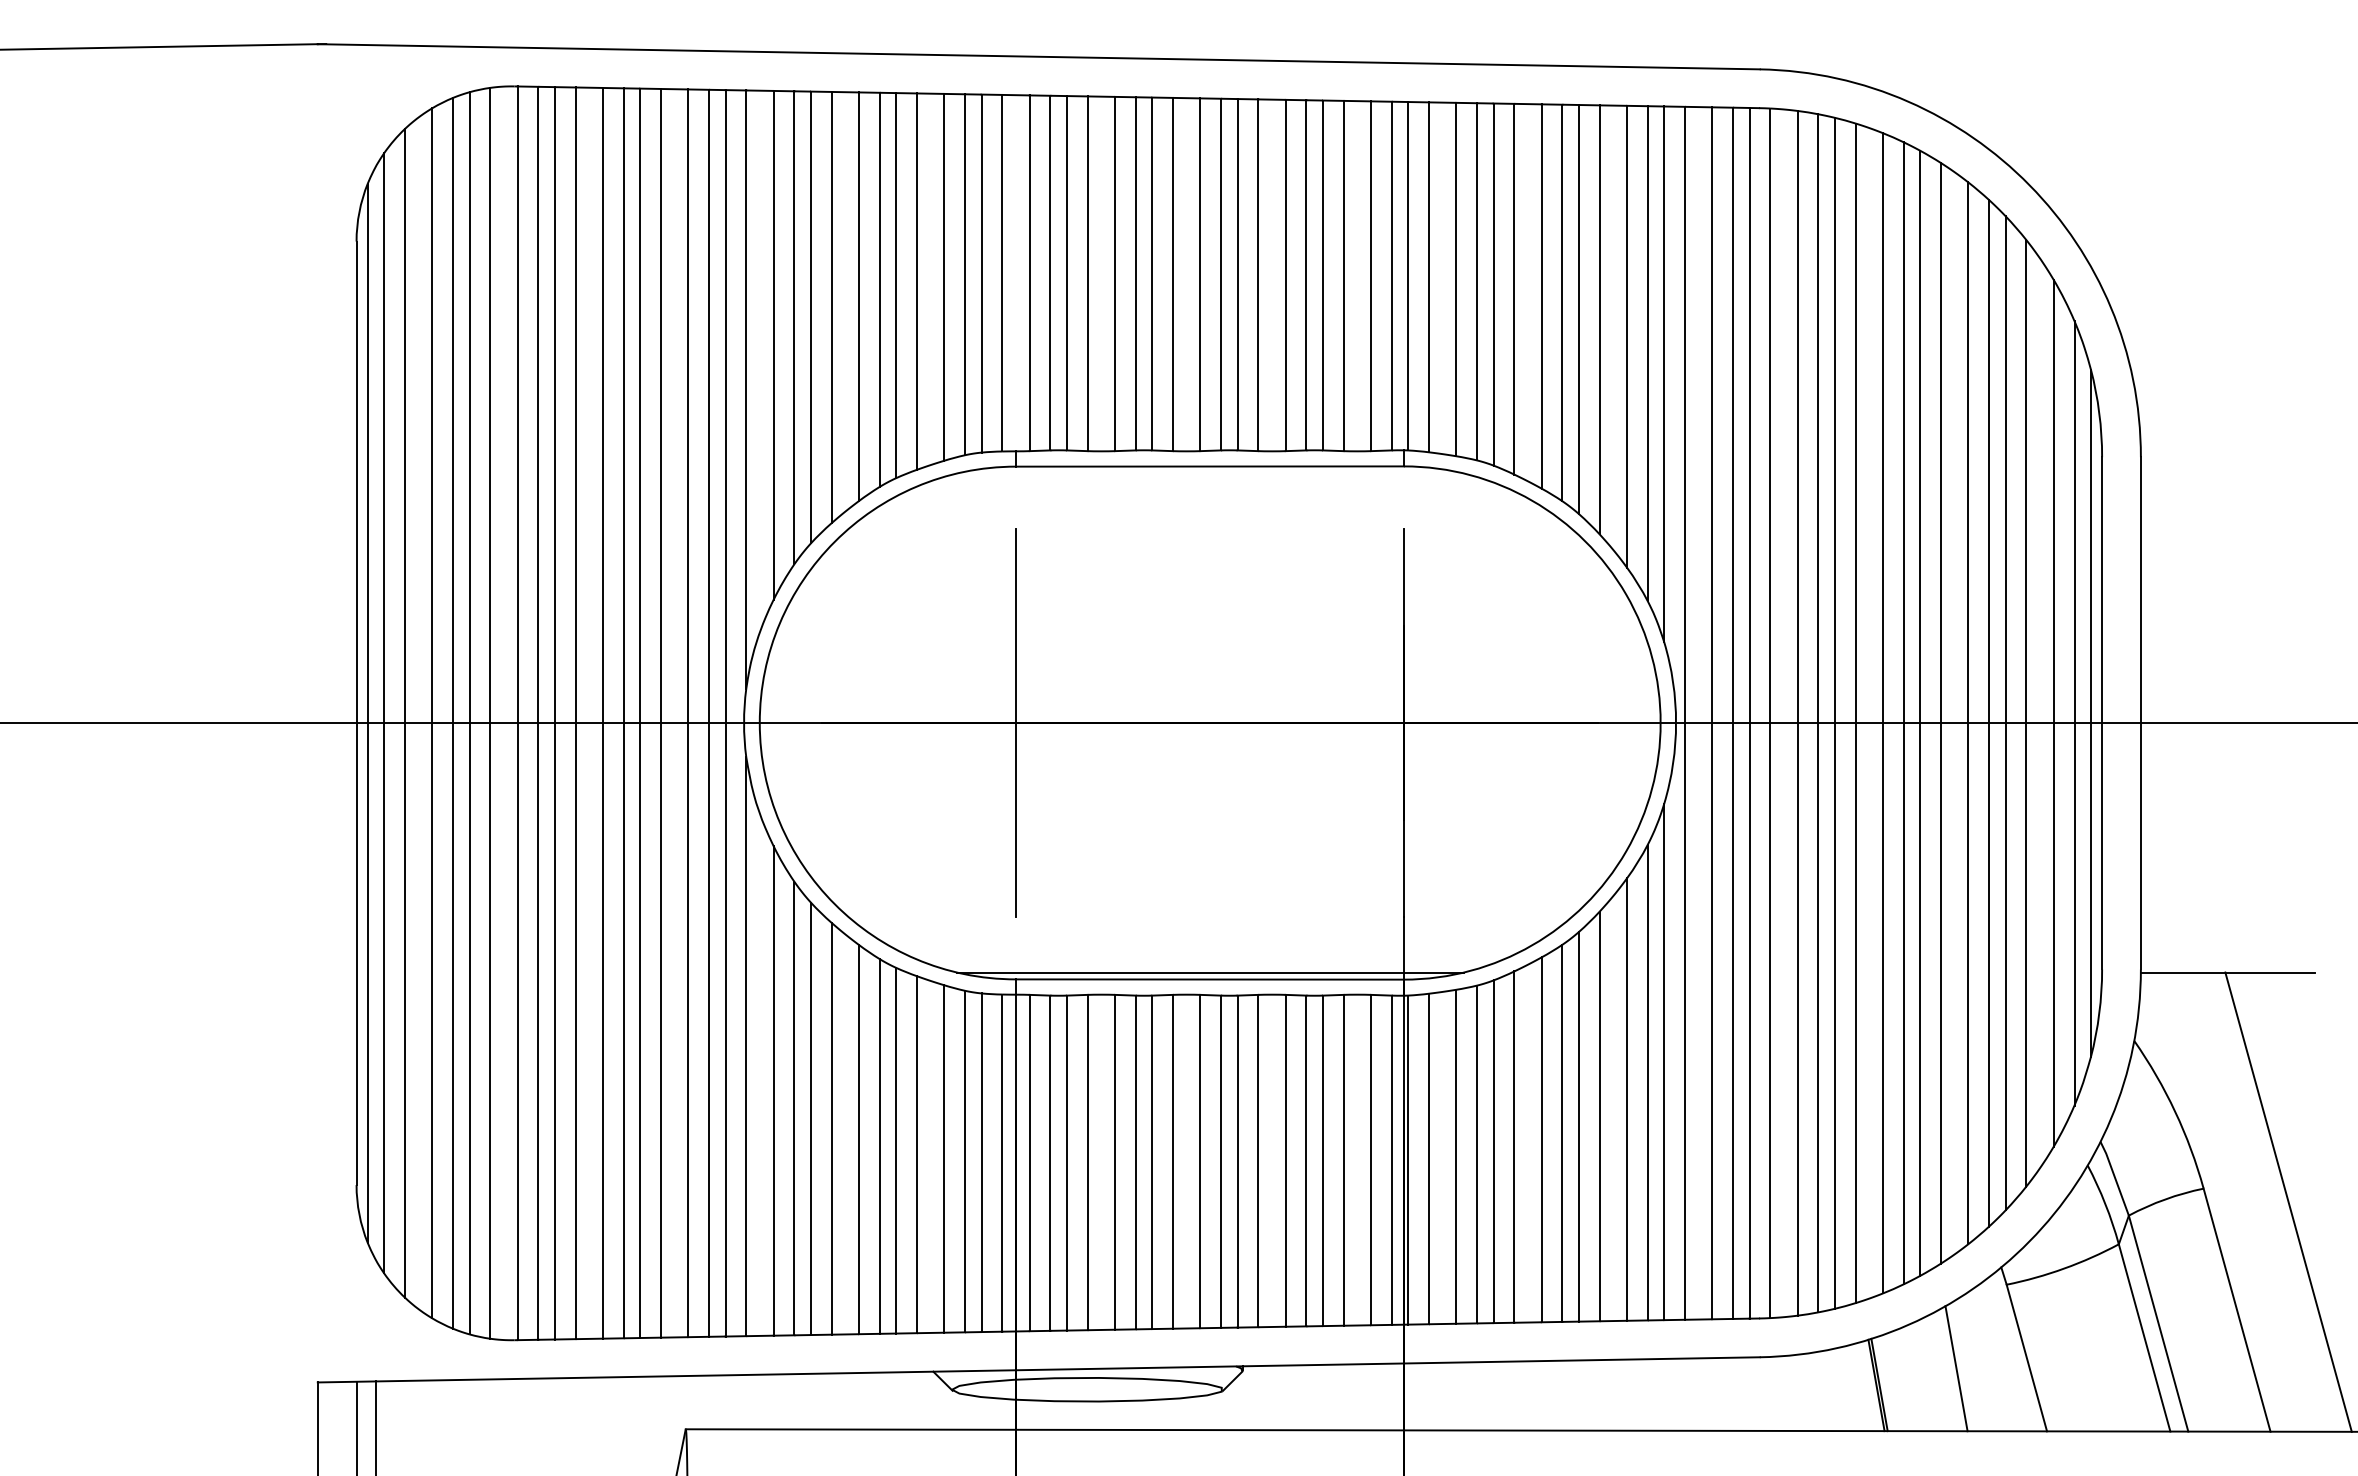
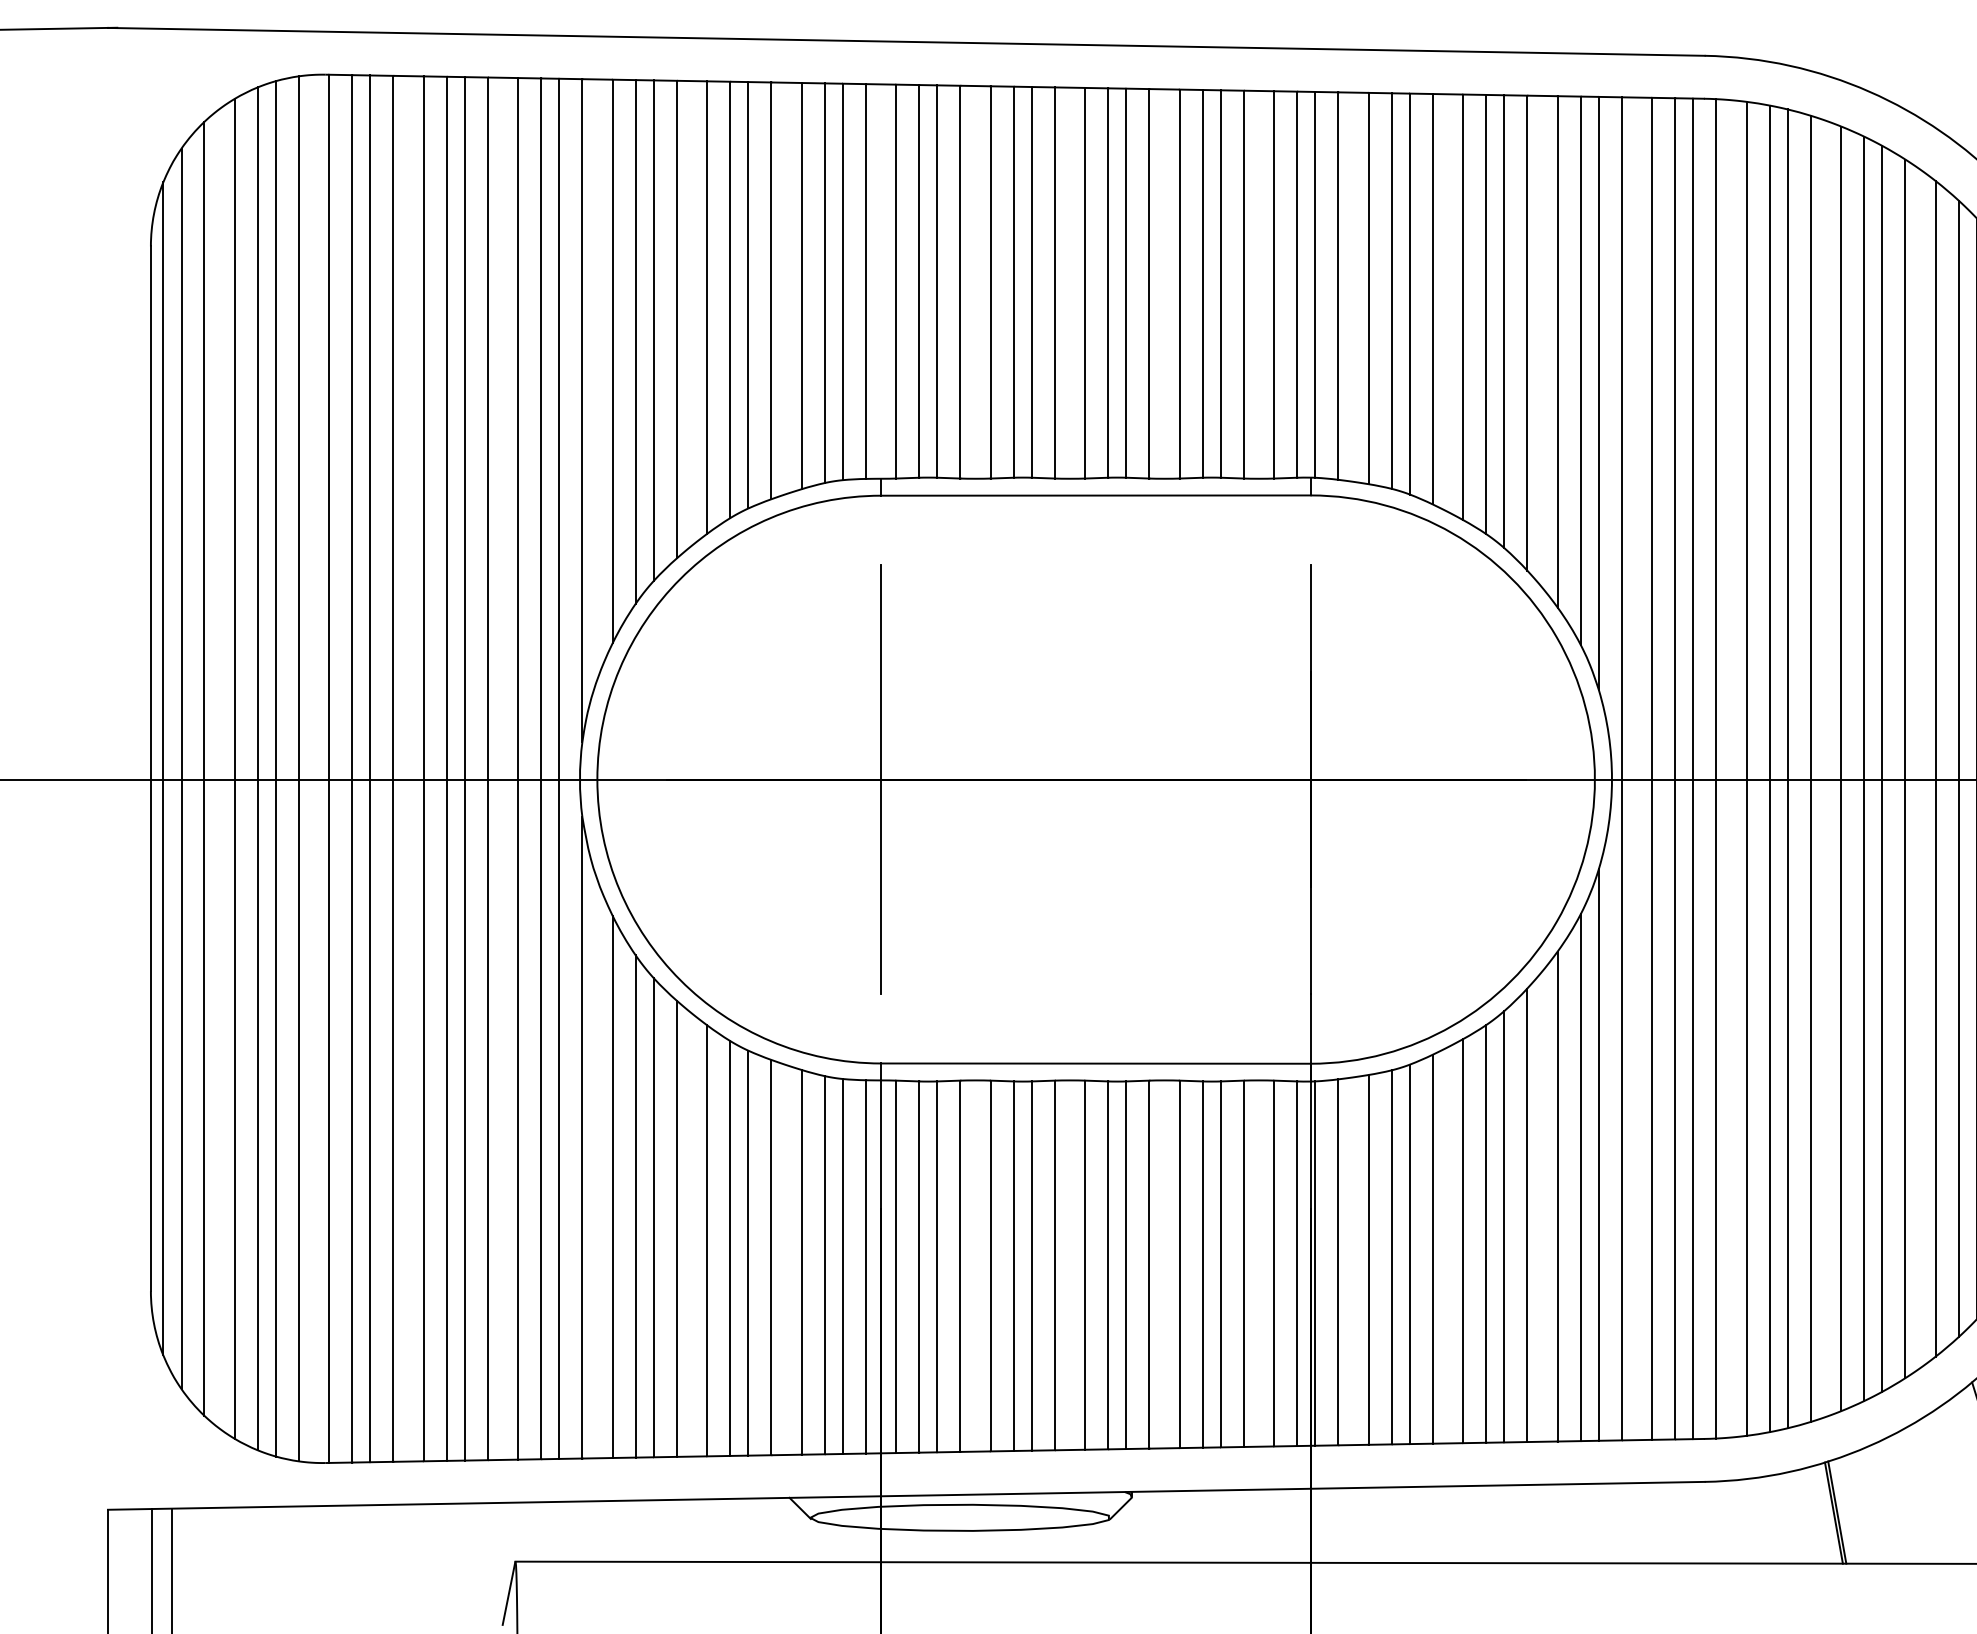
line: (1210, 972) -> (1096, 1055), removed
line: (1956, 1368) -> (1922, 1494), removed

